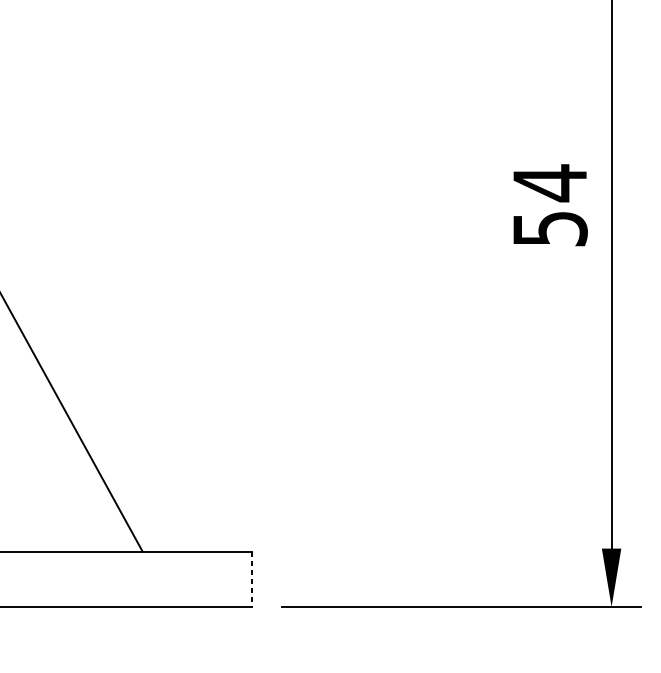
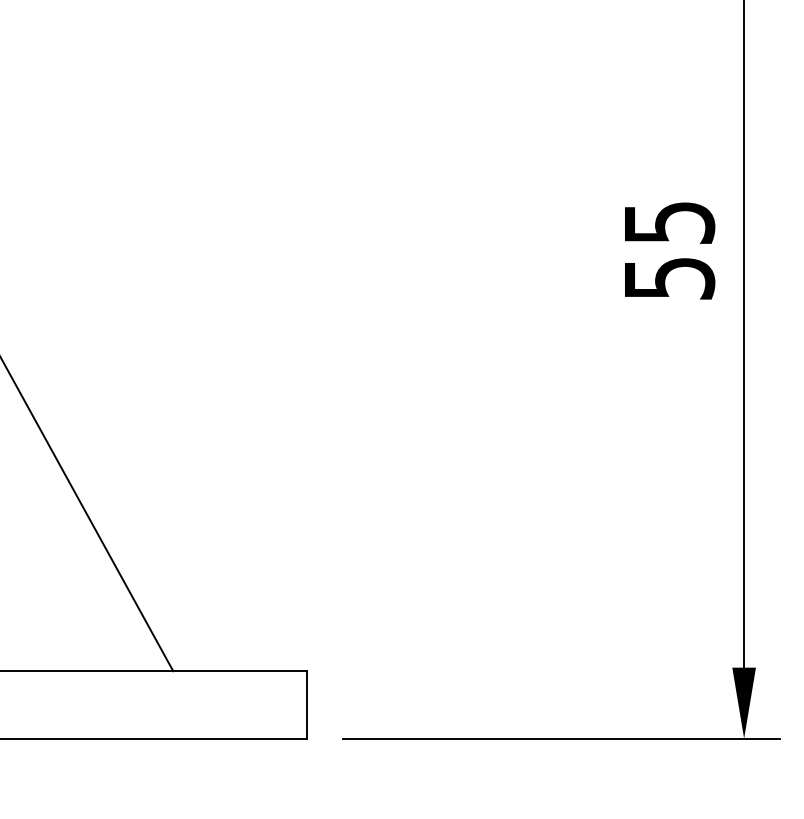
text: (551, 182) -> (670, 222), 54 -> 55
line: (252, 578) -> (307, 704), dashed -> solid

